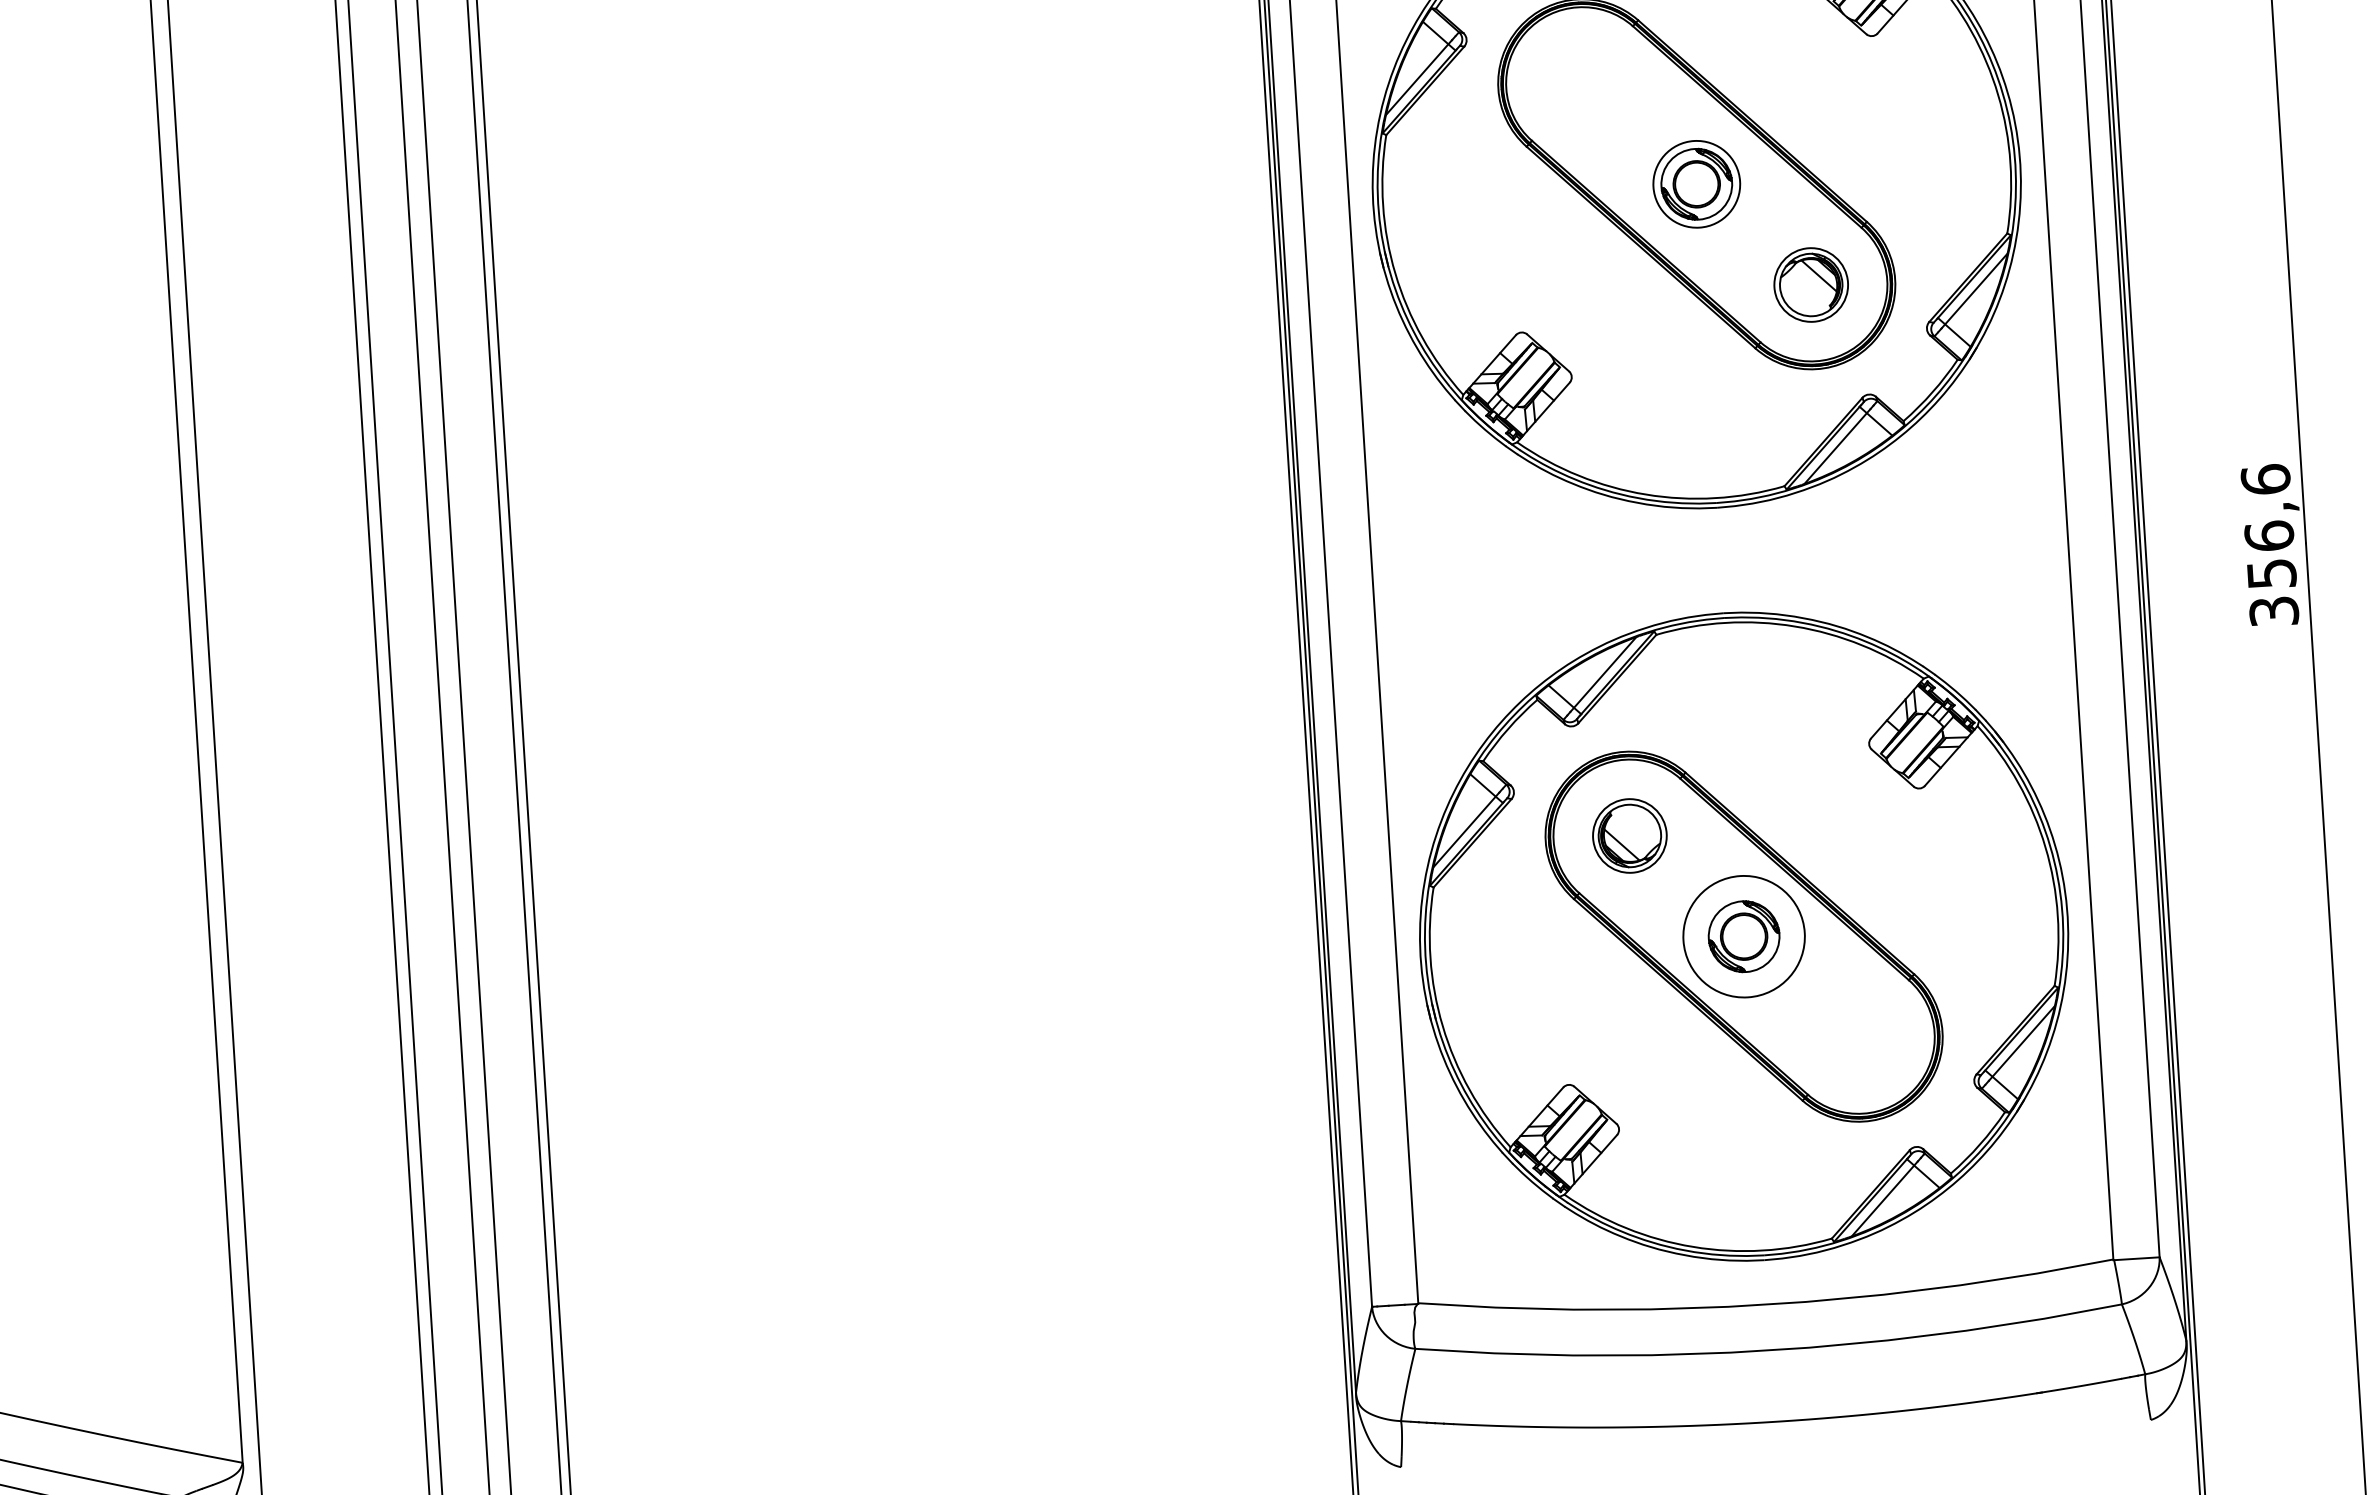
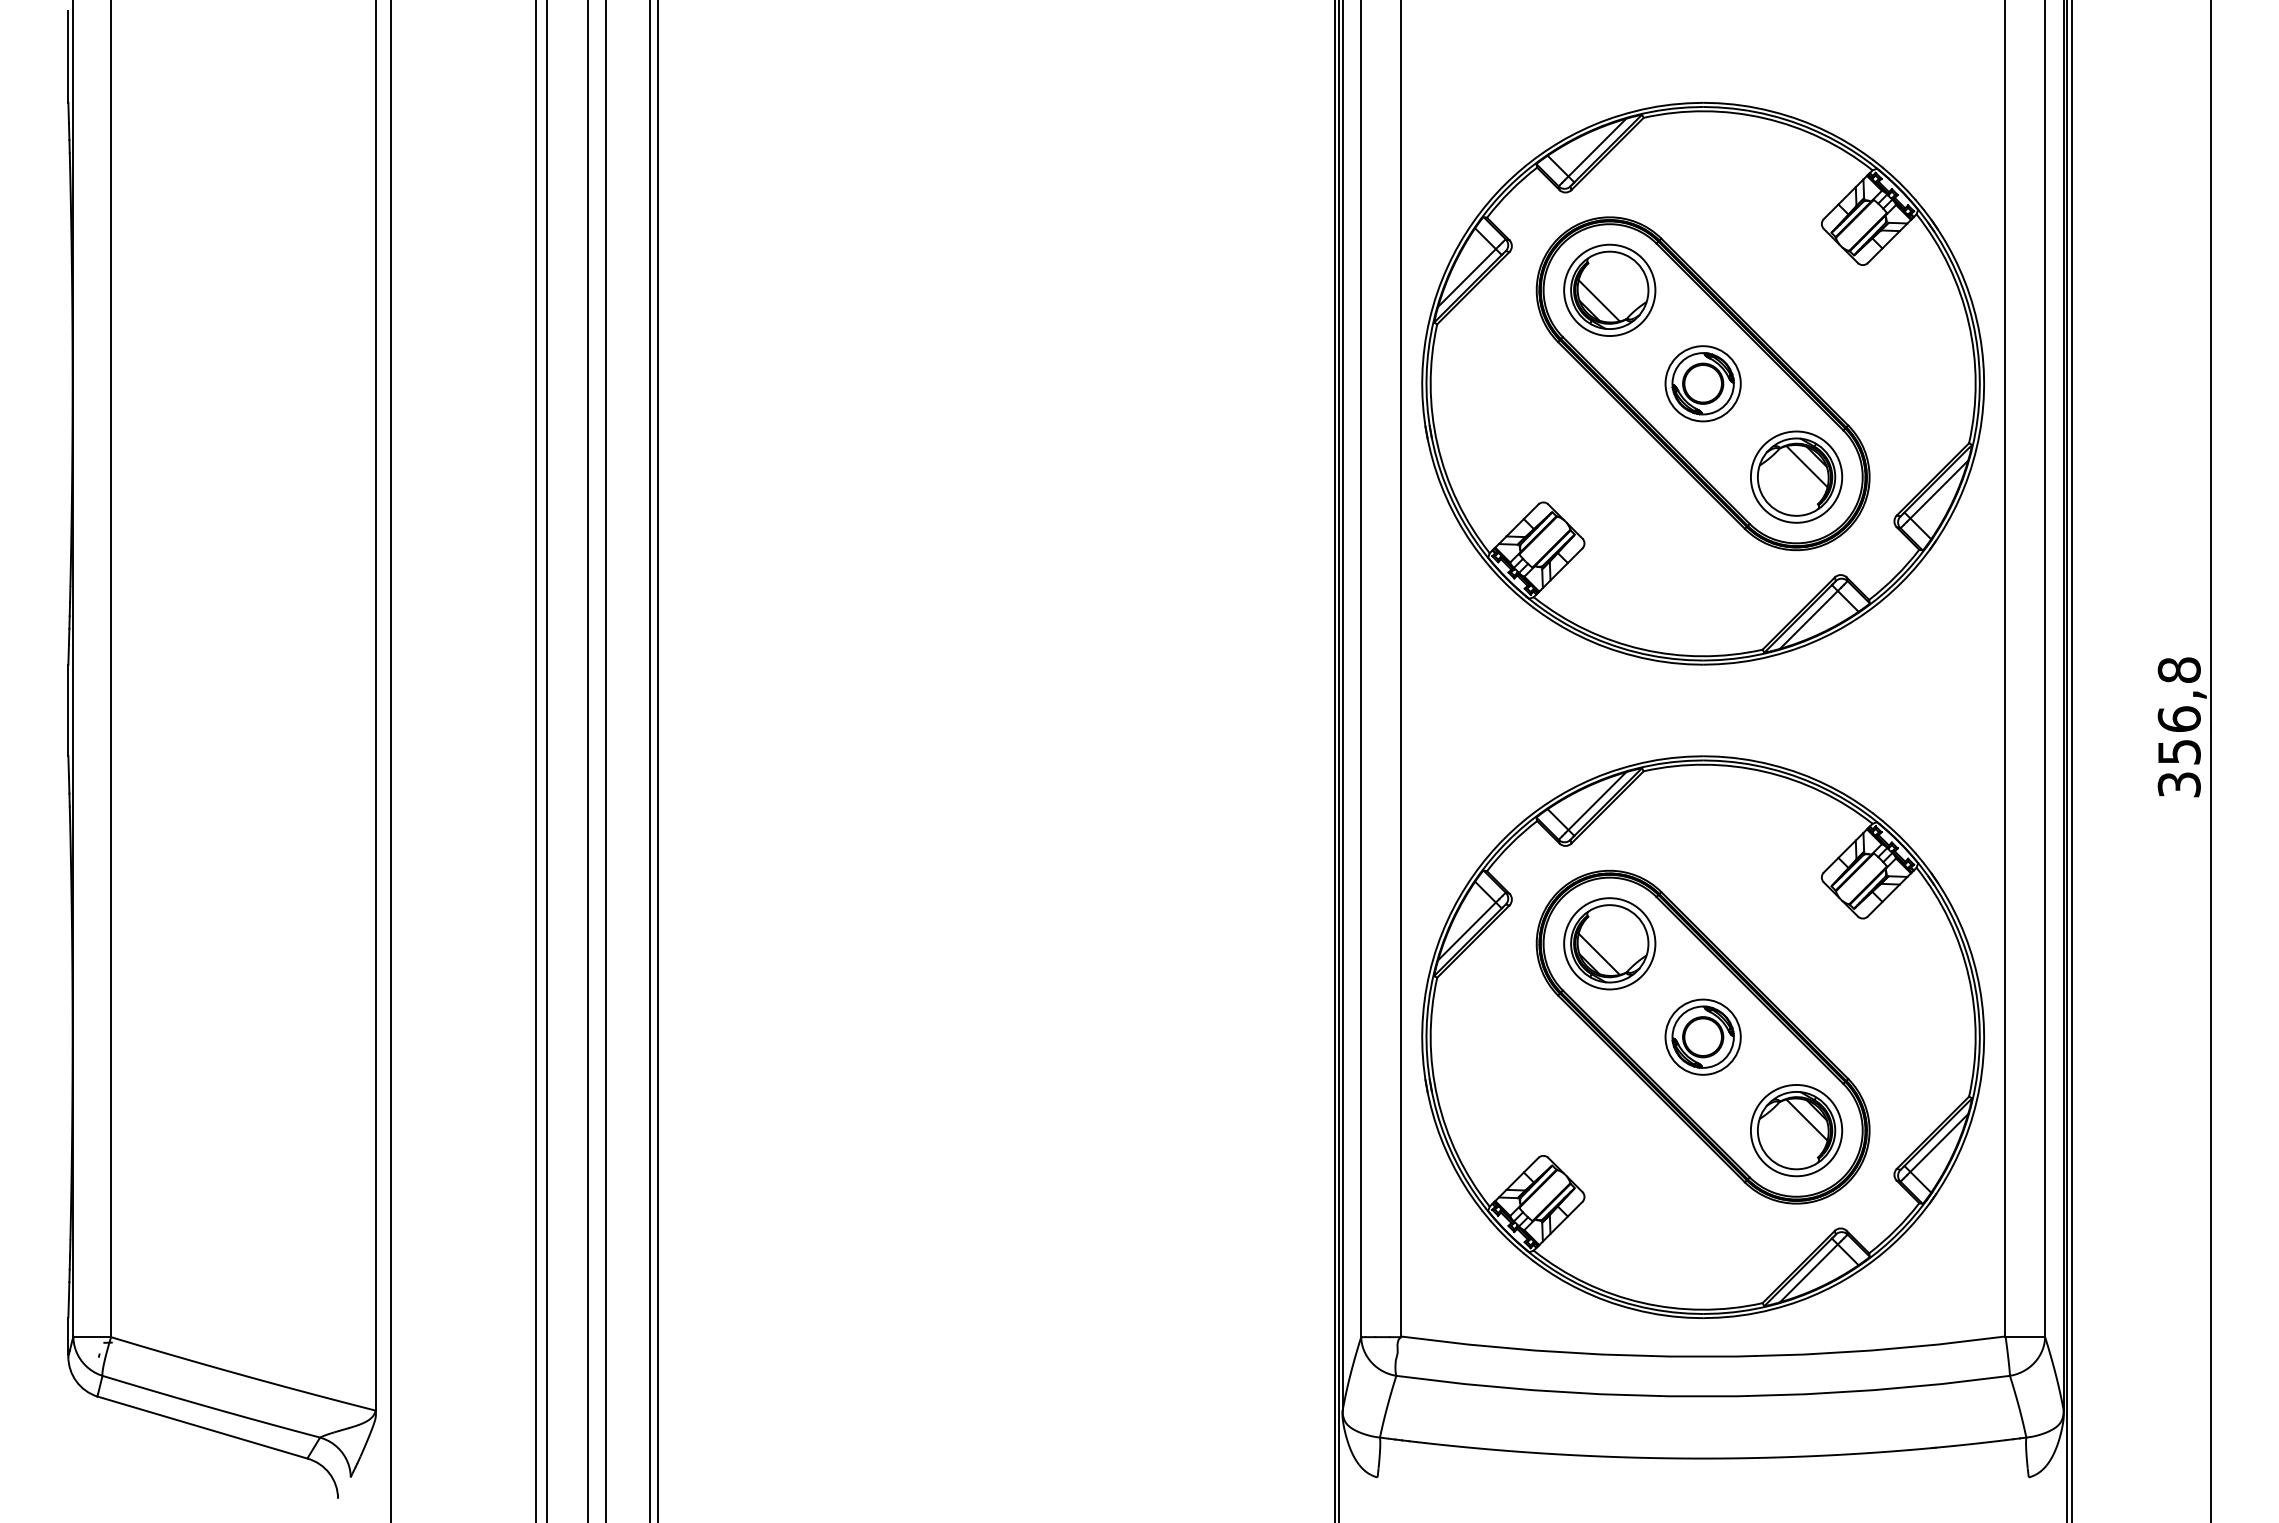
part: (1582, 82) -> (1609, 289), added
part: (1810, 284) -> (1796, 476), size x1.43
text: (2264, 480) -> (2178, 670), 356,6 -> 356,8
part: (1629, 835) -> (1609, 943), size x1.43
circle: (1743, 935) -> (1702, 1036), size x0.71
part: (1858, 1037) -> (1796, 1130), added

